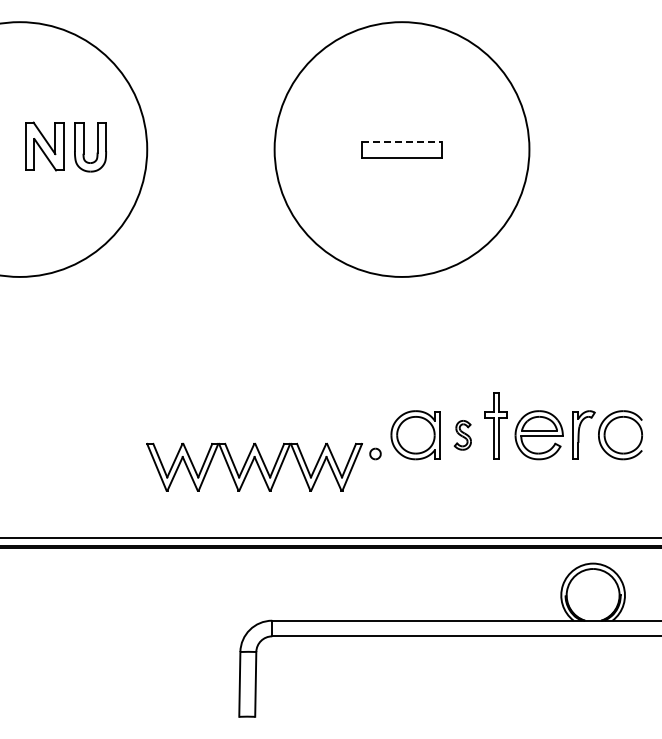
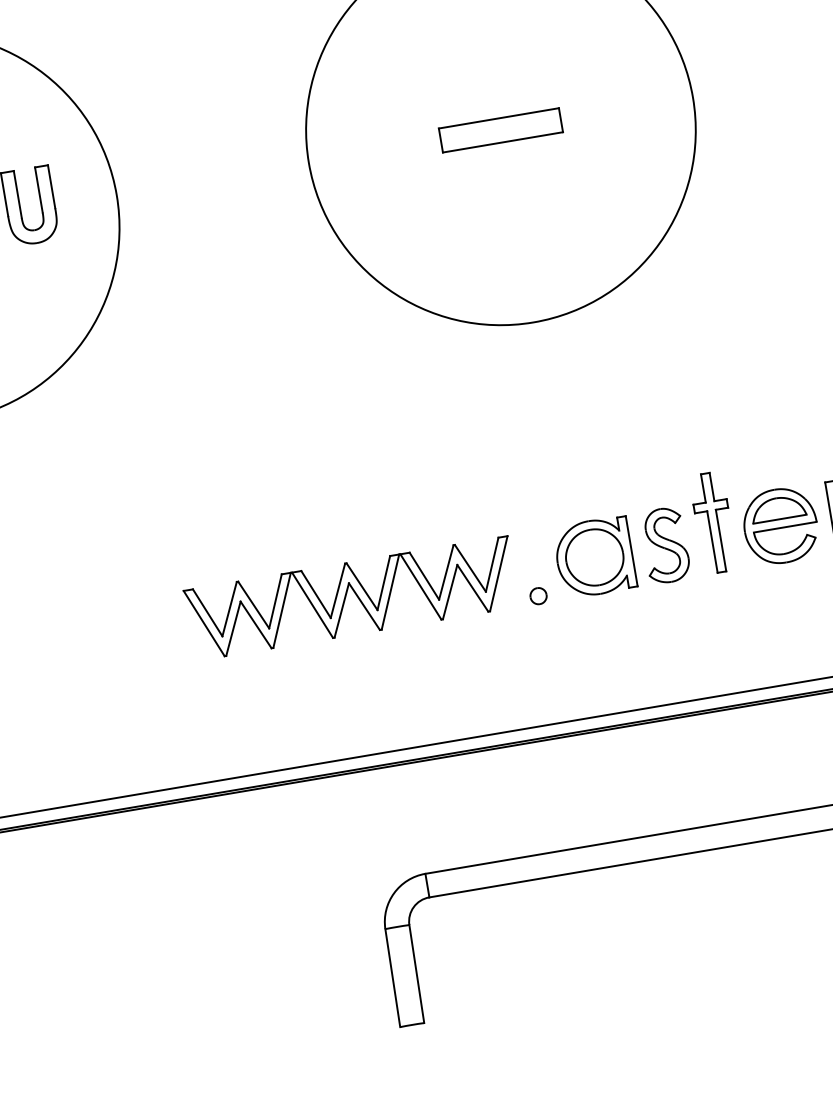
line: (402, 141) -> (499, 118), dashed -> solid
part: (462, 435) -> (665, 546), size x1.67
part: (254, 466) -> (351, 597), moved

